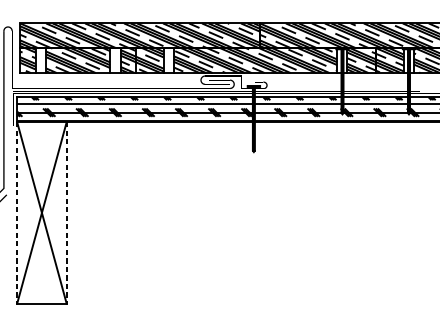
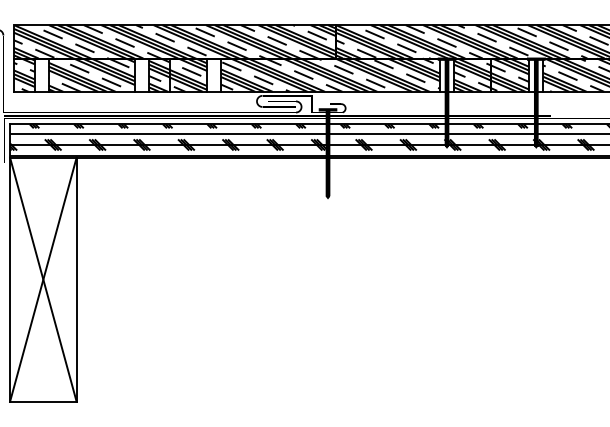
line: (17, 213) -> (10, 280), dashed -> solid
line: (66, 213) -> (76, 280), dashed -> solid

